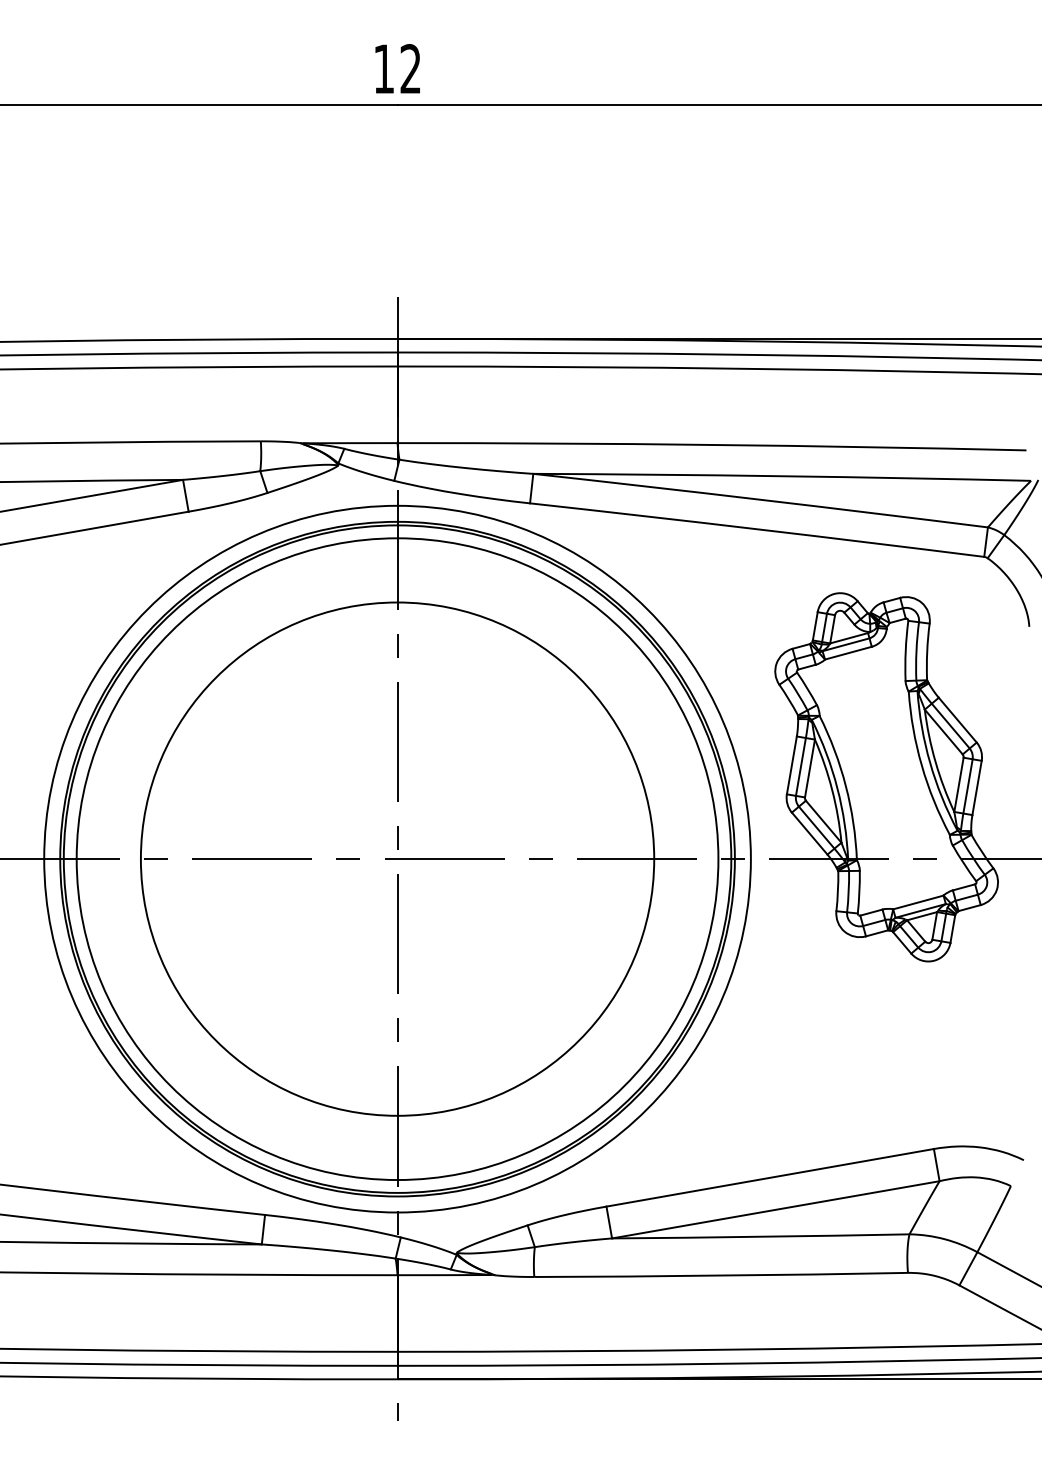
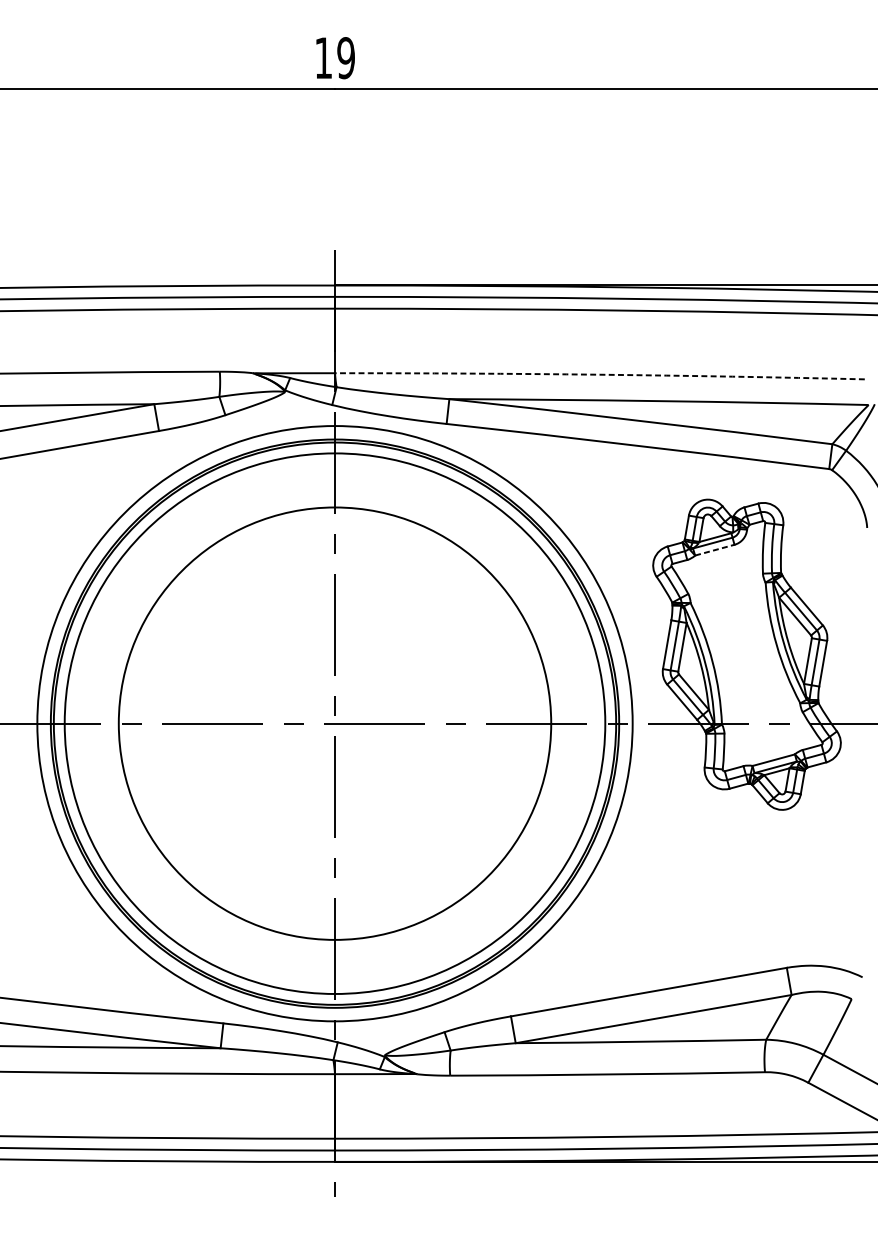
text: (410, 69) -> (345, 58), 12 -> 19
arc: (712, 444) -> (600, 374), solid -> dashed
line: (848, 653) -> (714, 550), solid -> dashed

